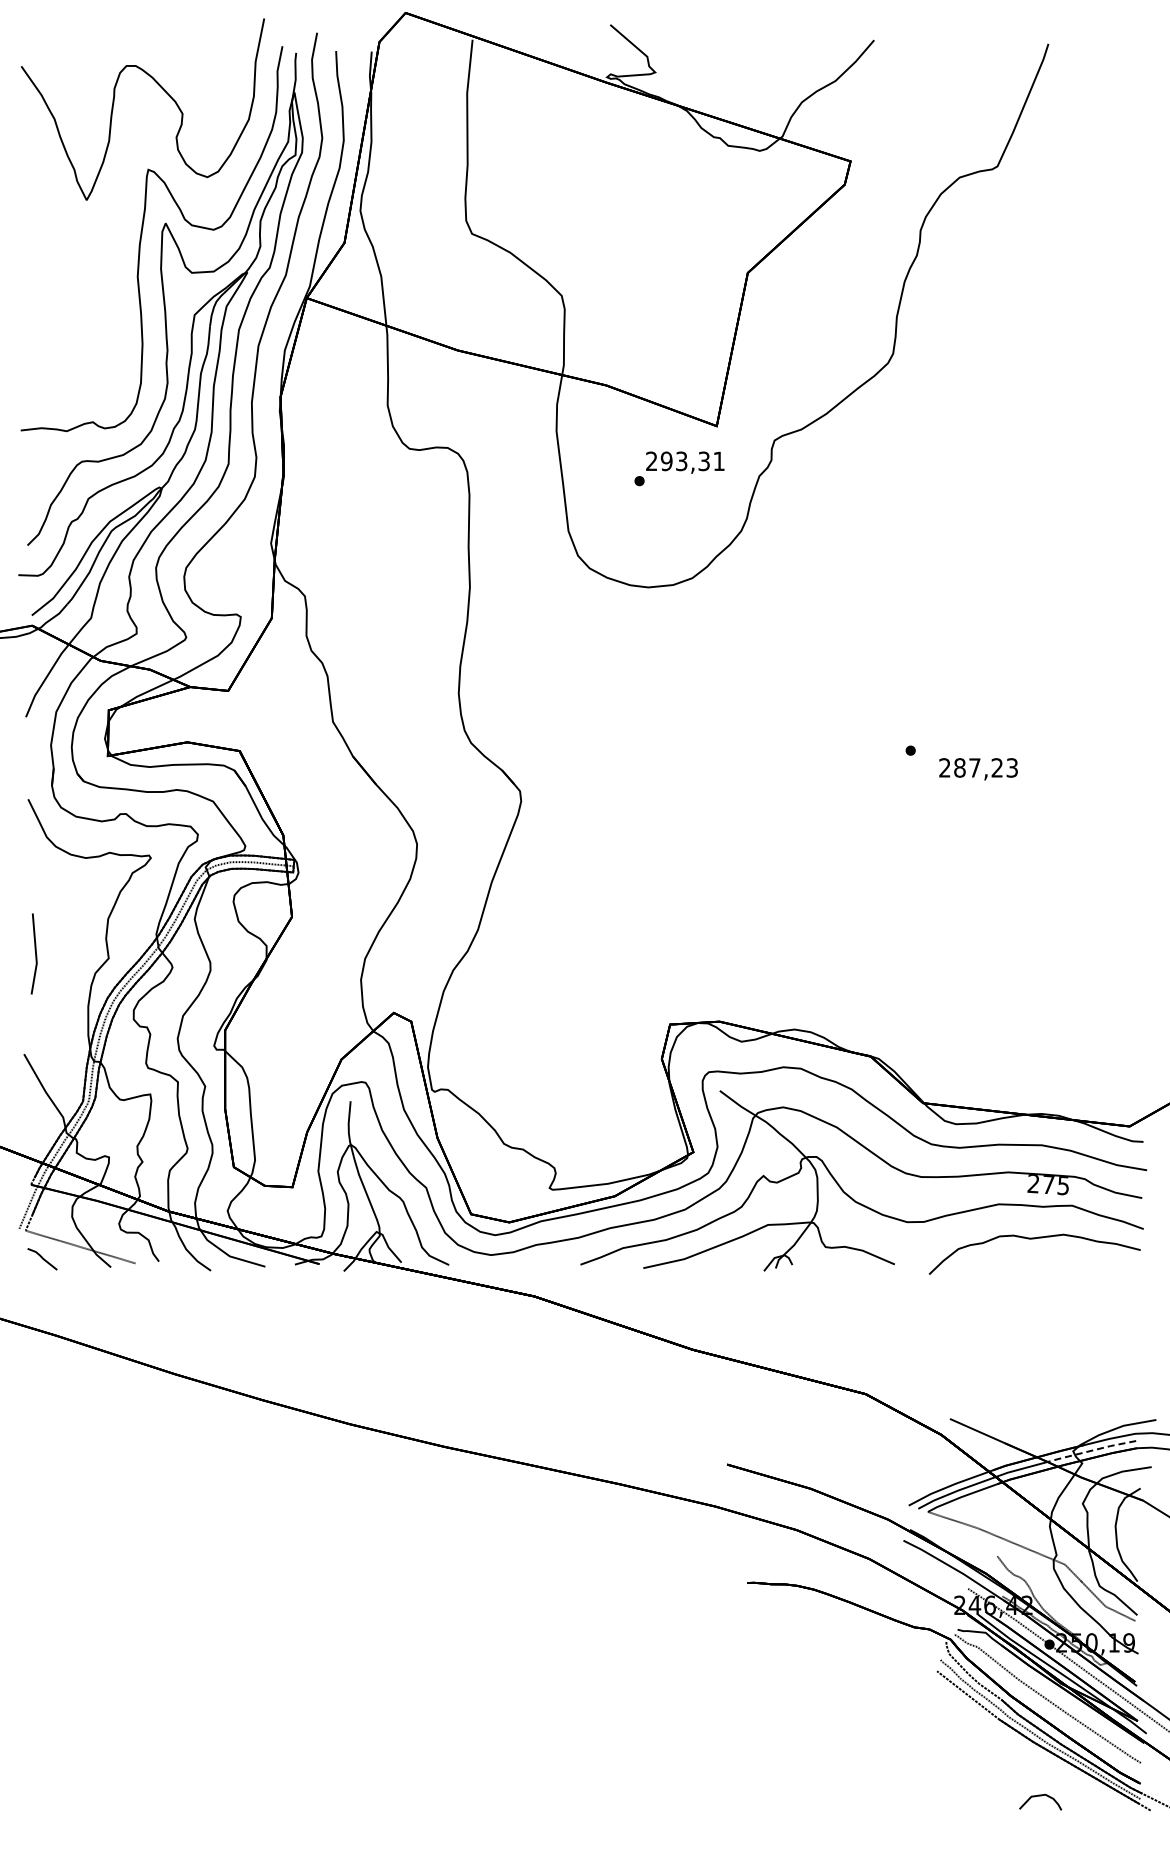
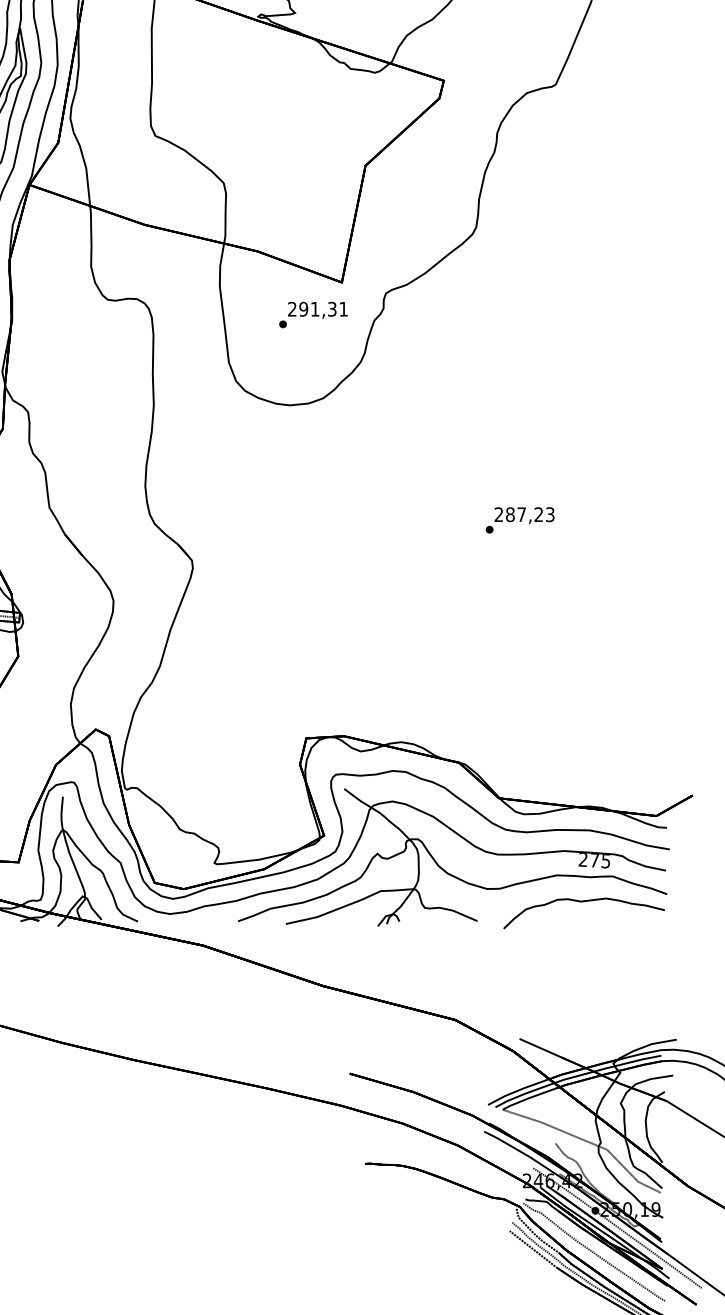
text: (681, 461) -> (315, 309), 293,31 -> 291,31
text: (978, 769) -> (524, 515), moved
line: (1091, 1450) -> (627, 1062), dashed -> solid

